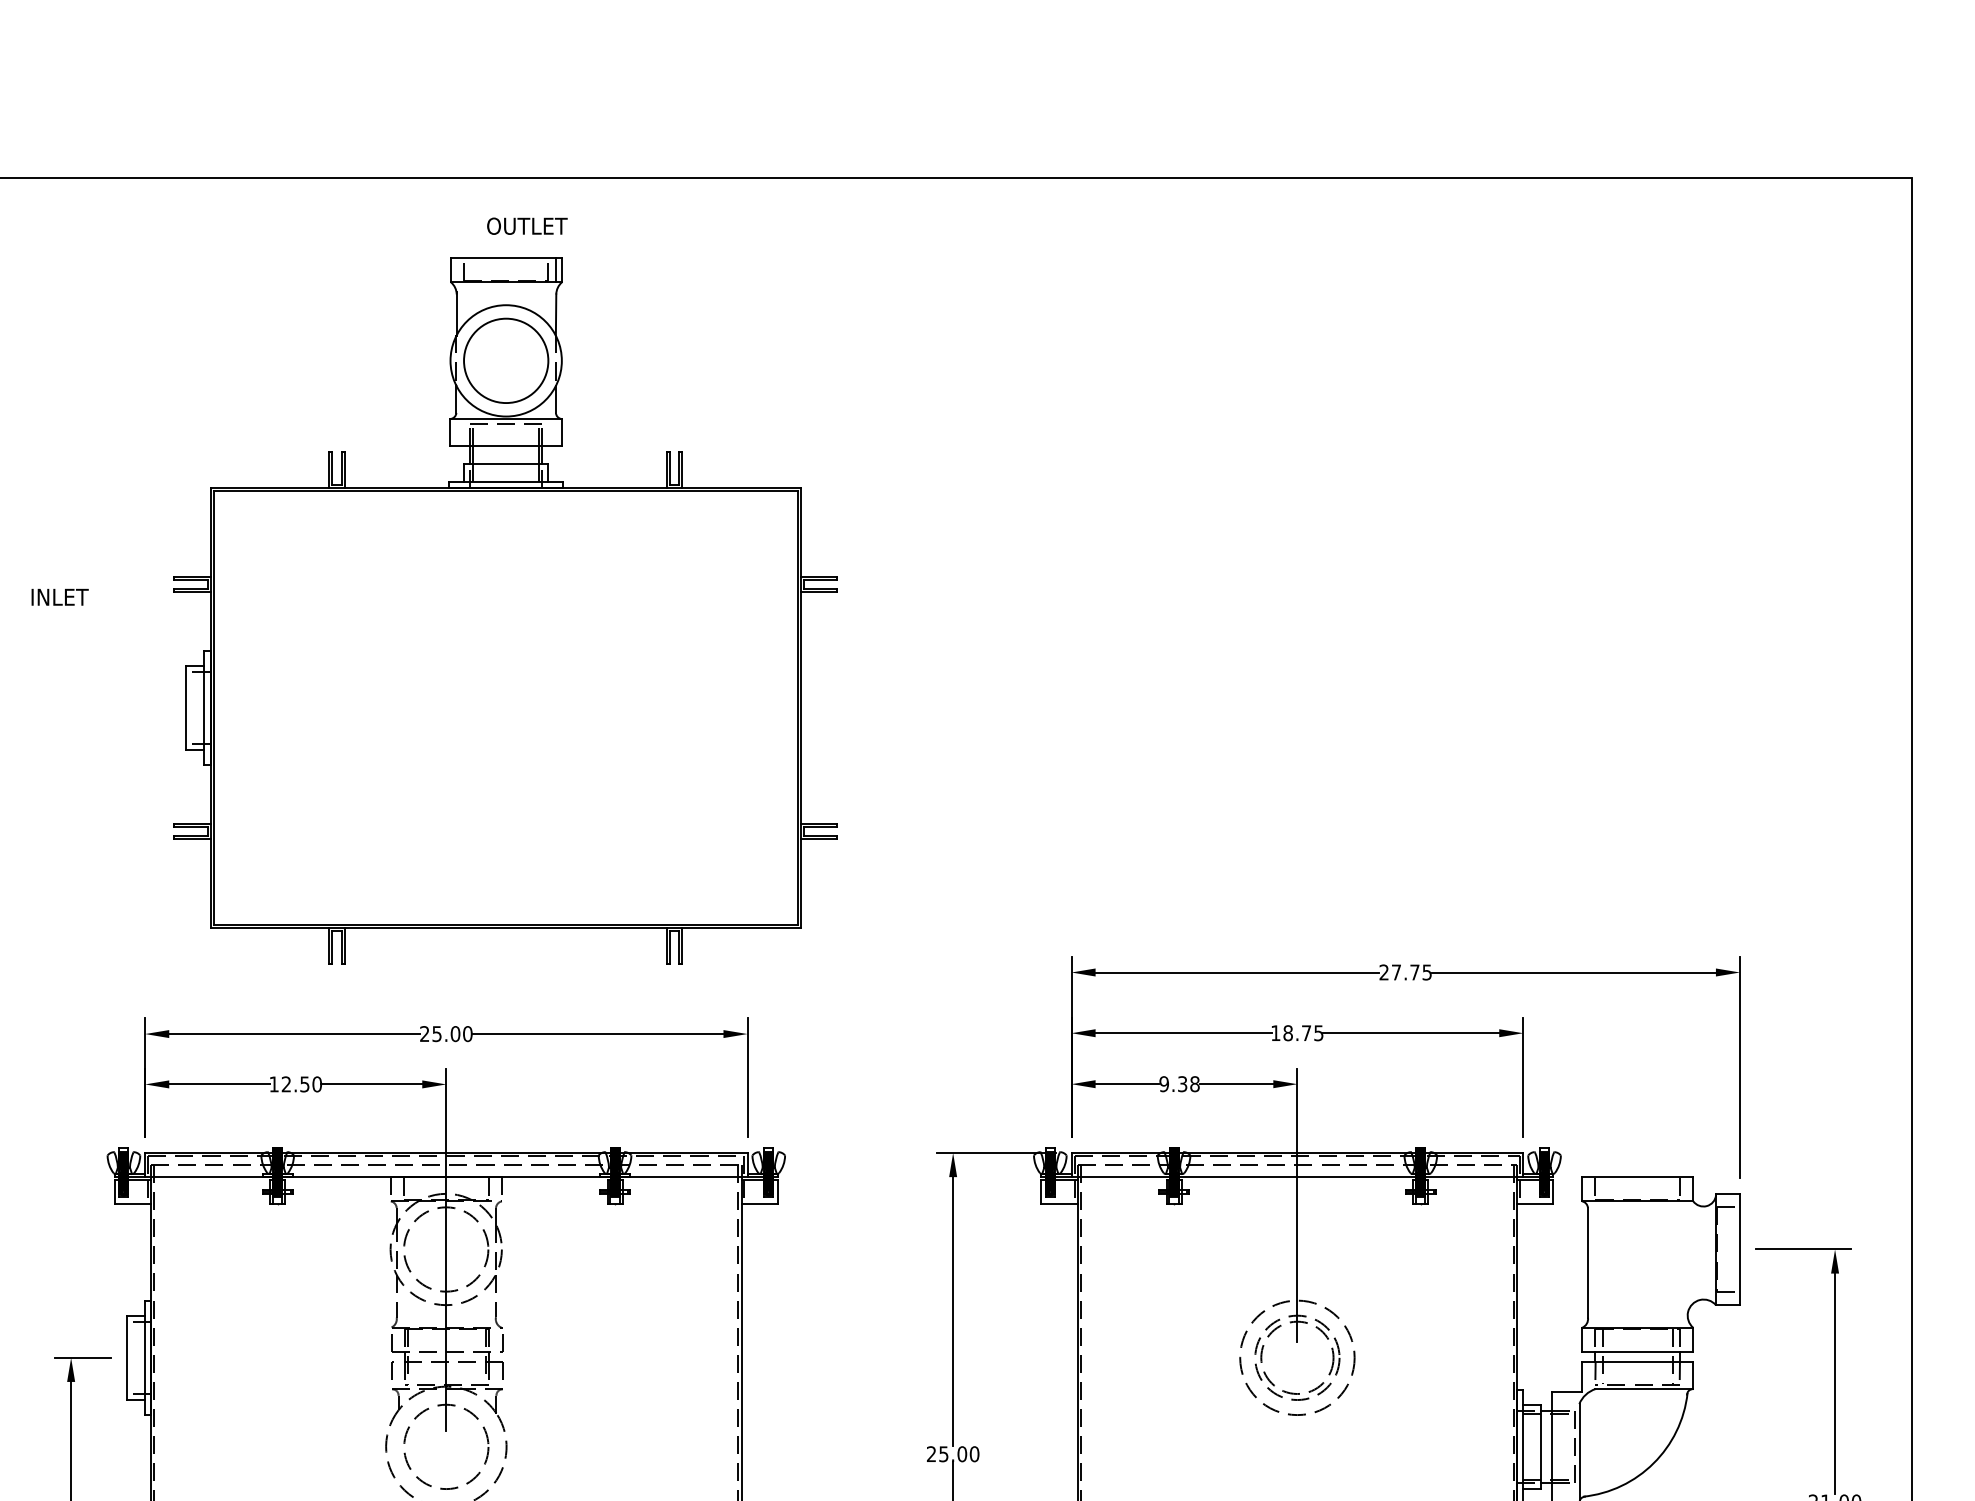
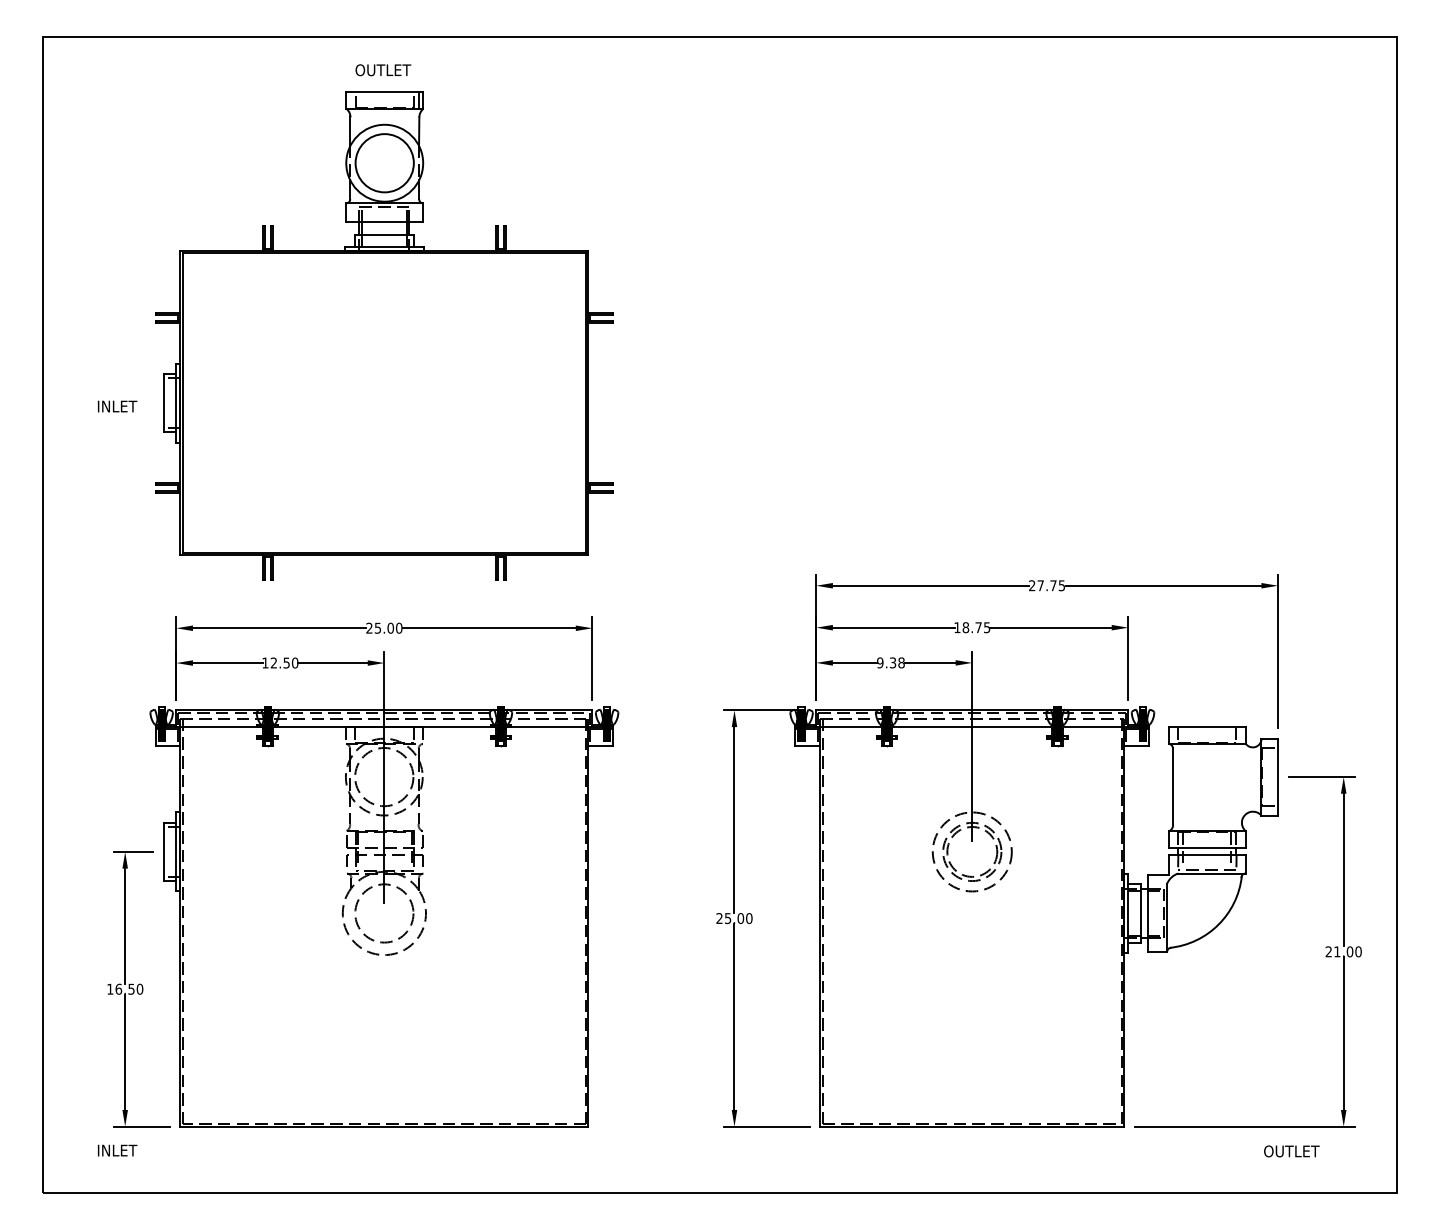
text: (527, 226) -> (383, 70), moved
text: (59, 597) -> (117, 406), moved
part: (505, 610) -> (384, 335), moved

